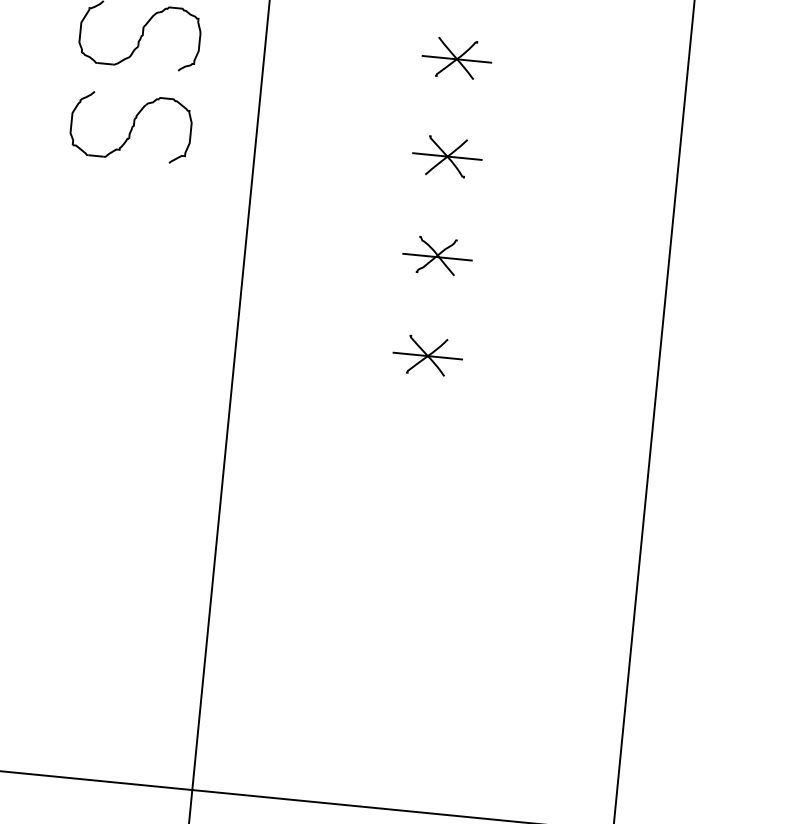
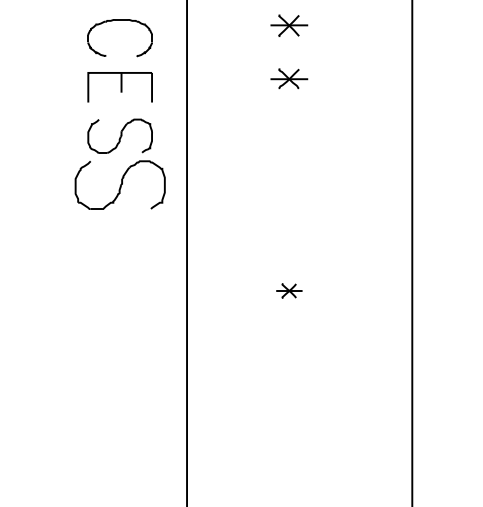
part: (457, 58) -> (289, 131), removed
part: (130, 126) -> (119, 184), size x1.4
part: (447, 157) -> (289, 184), removed
part: (437, 256) -> (289, 237), removed
part: (428, 355) -> (289, 290), size x0.7

